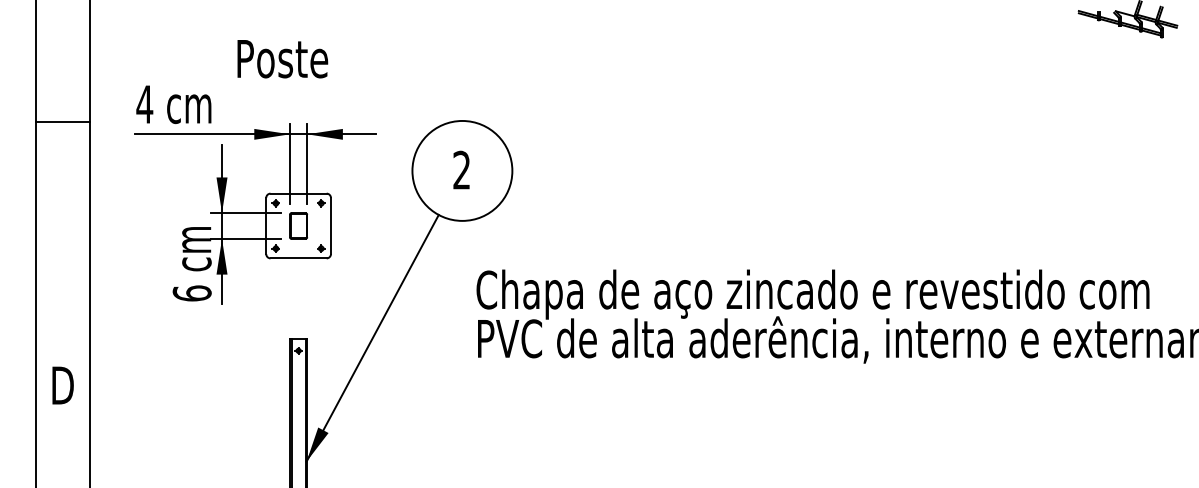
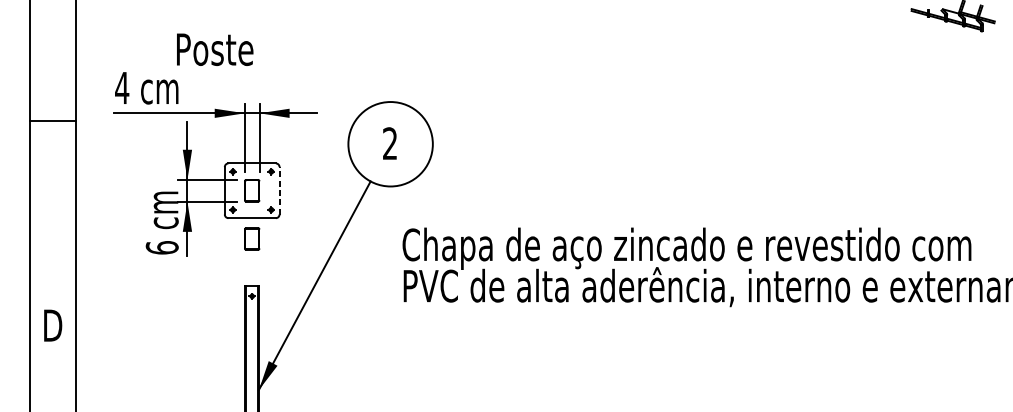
text: (282, 59) -> (214, 50), moved
line: (62, 121) -> (52, 121), moved
line: (330, 225) -> (279, 190), solid -> dashed
part: (298, 282) -> (252, 238), added

